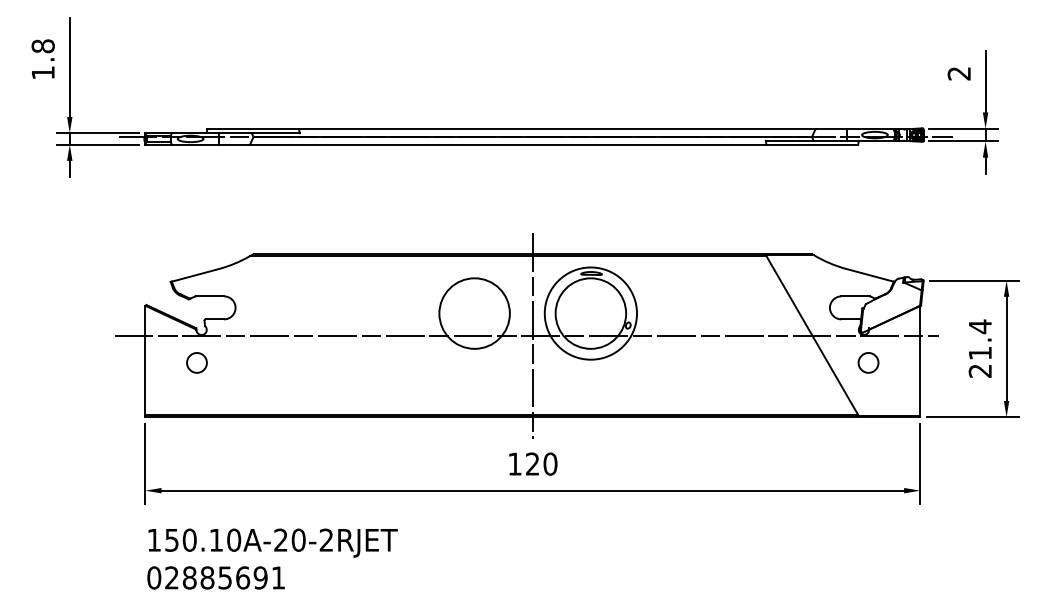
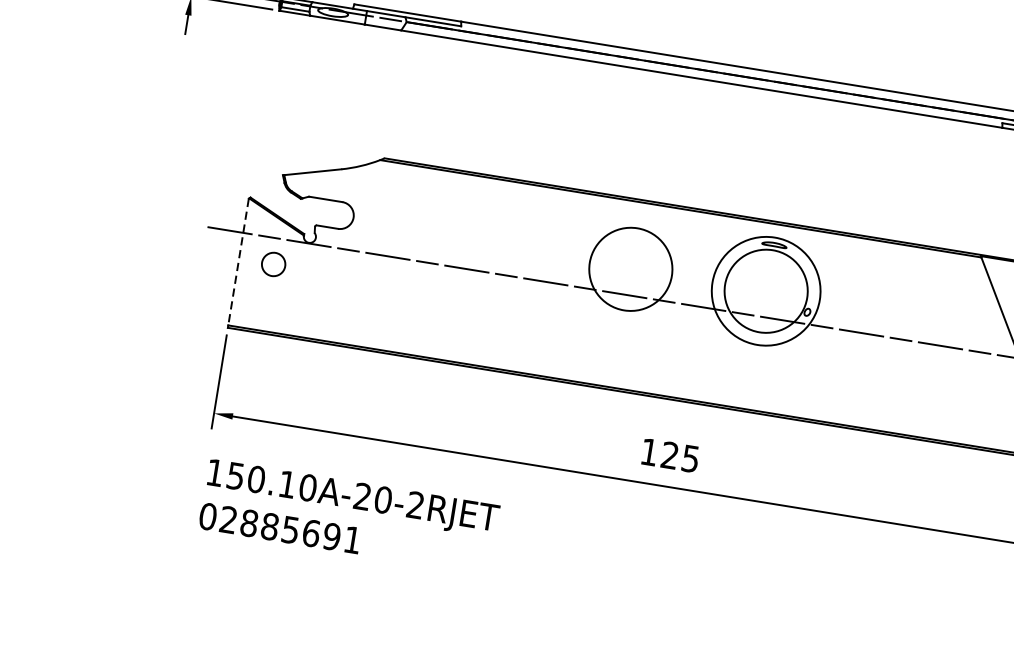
line: (532, 335) -> (694, 305), removed
line: (145, 361) -> (238, 263), solid -> dashed
circle: (196, 362) -> (273, 263), moved
text: (550, 463) -> (690, 458), 120 -> 125

